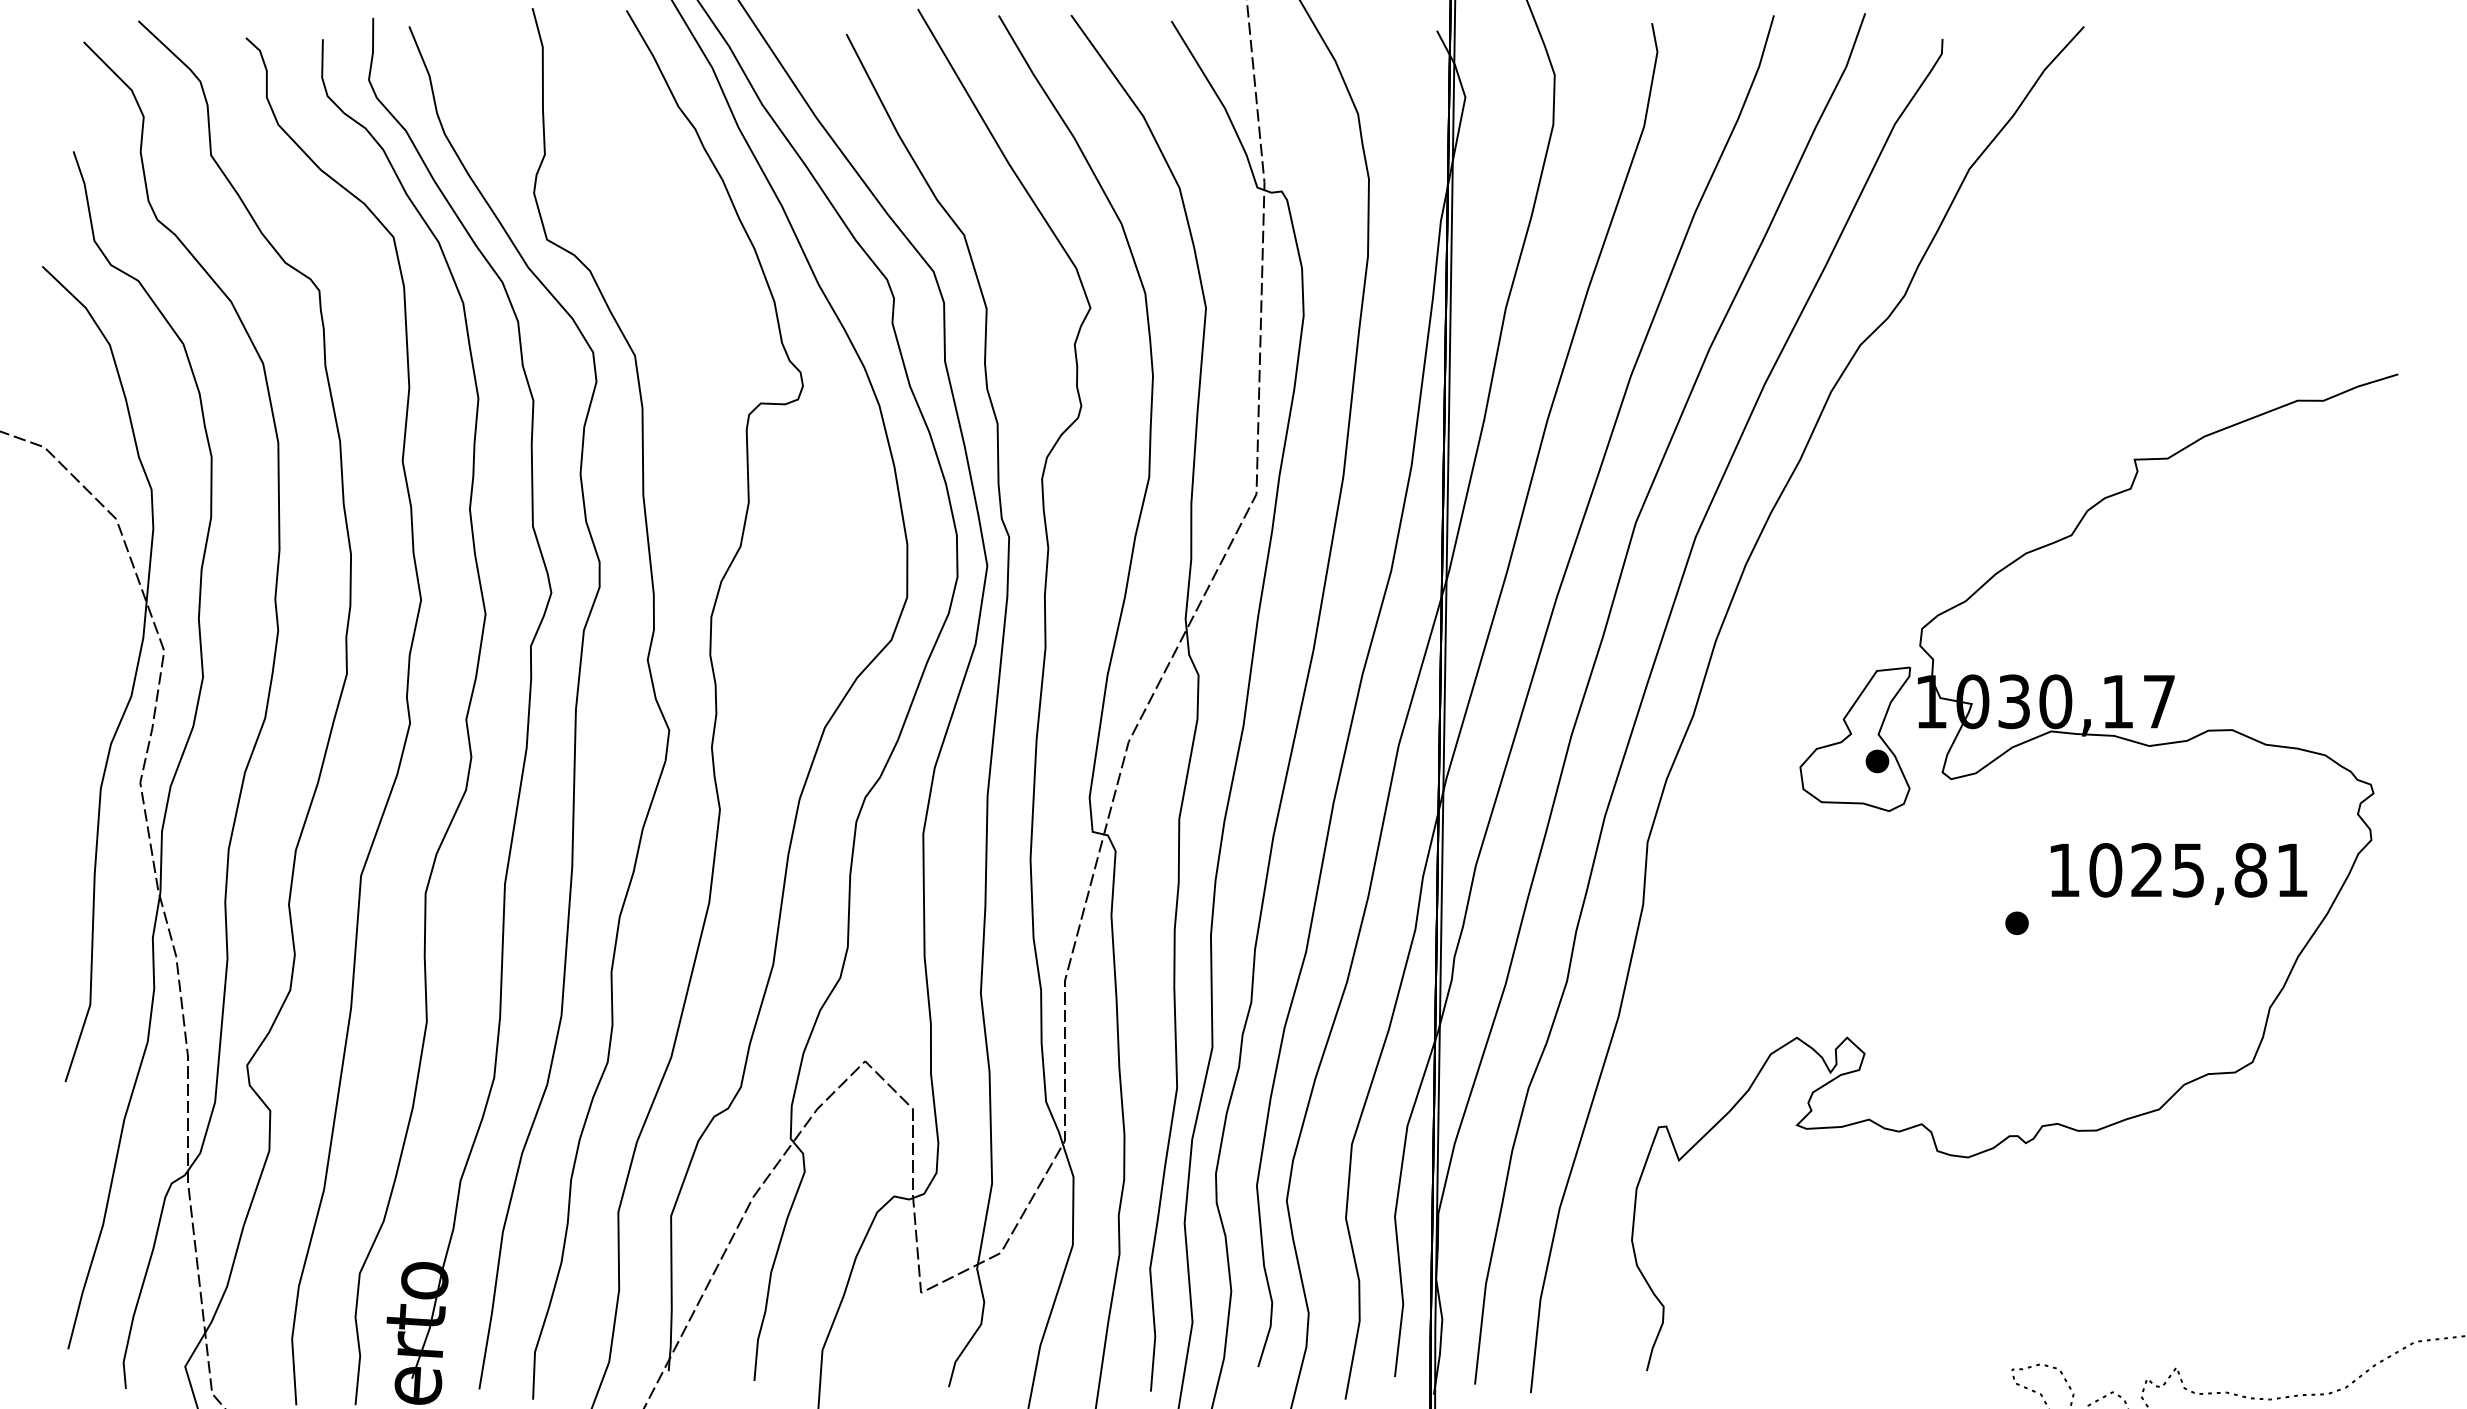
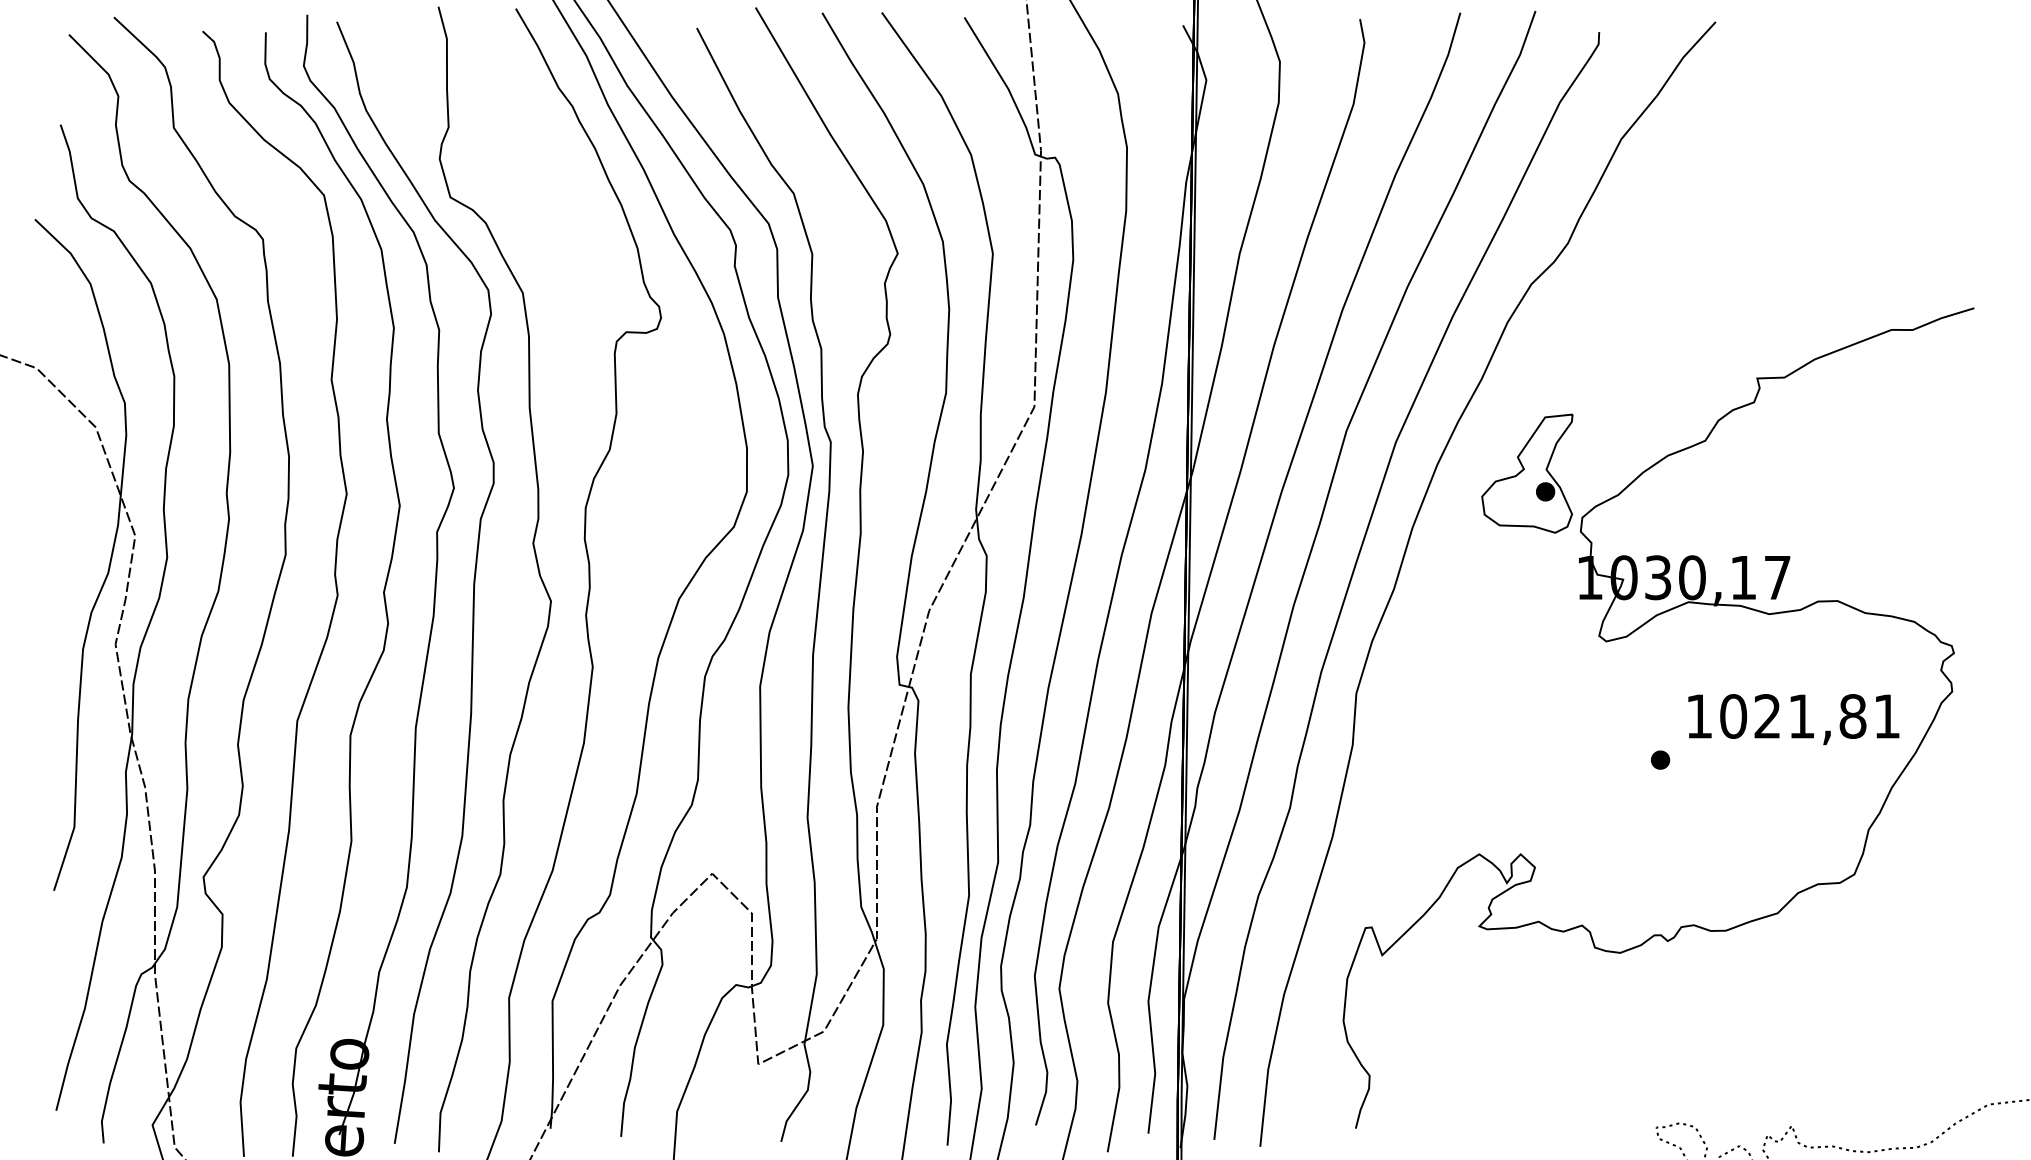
part: (1855, 738) -> (1527, 472), moved
text: (2188, 870) -> (1801, 716), 1025,81 -> 1021,81

